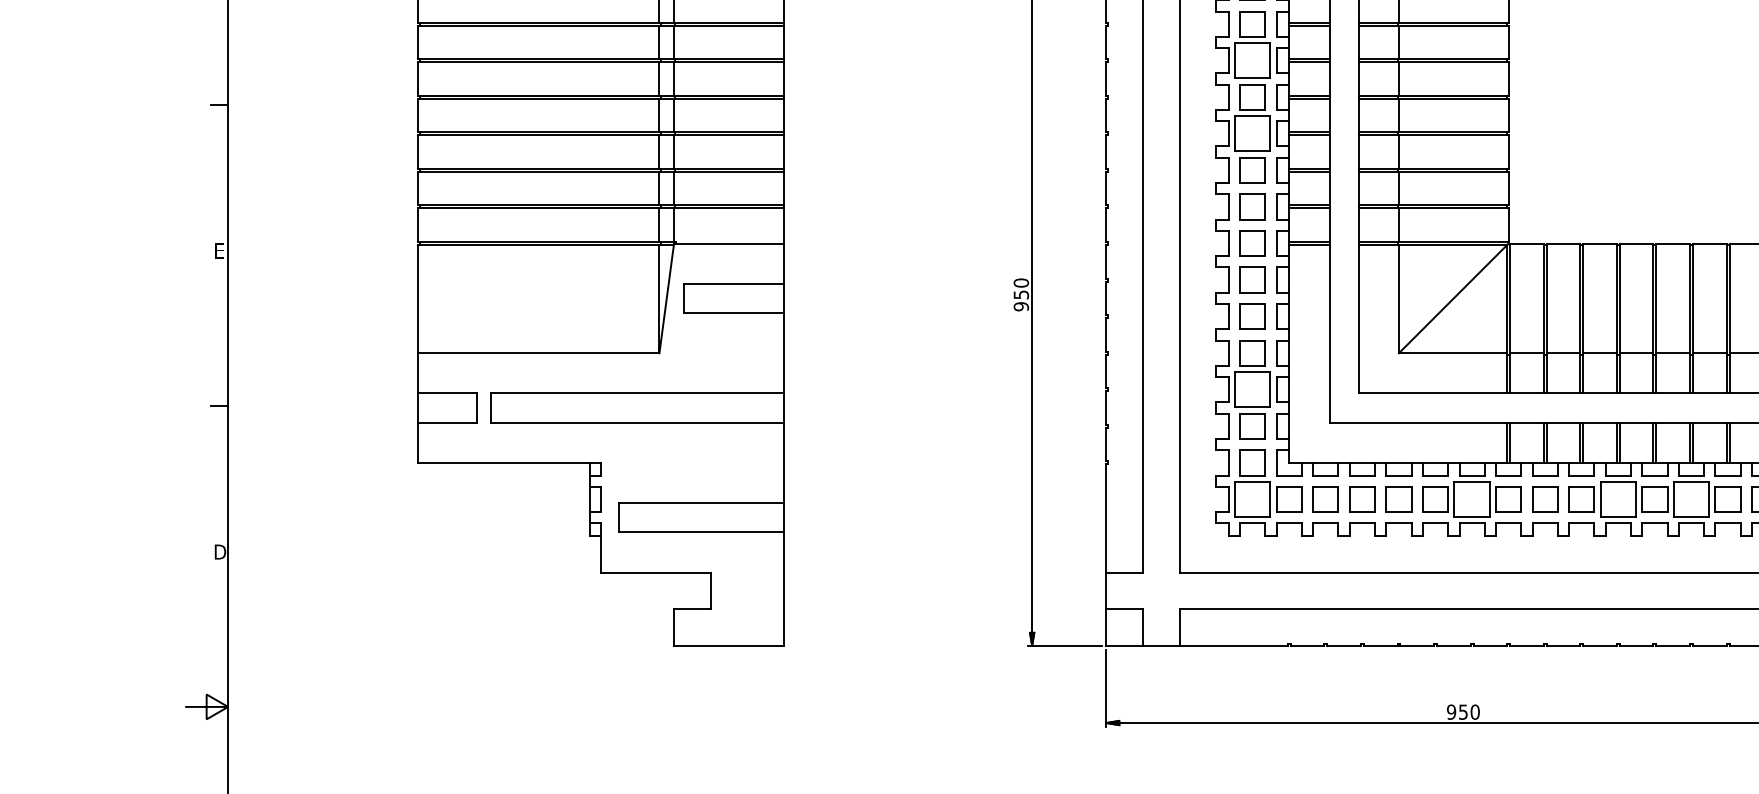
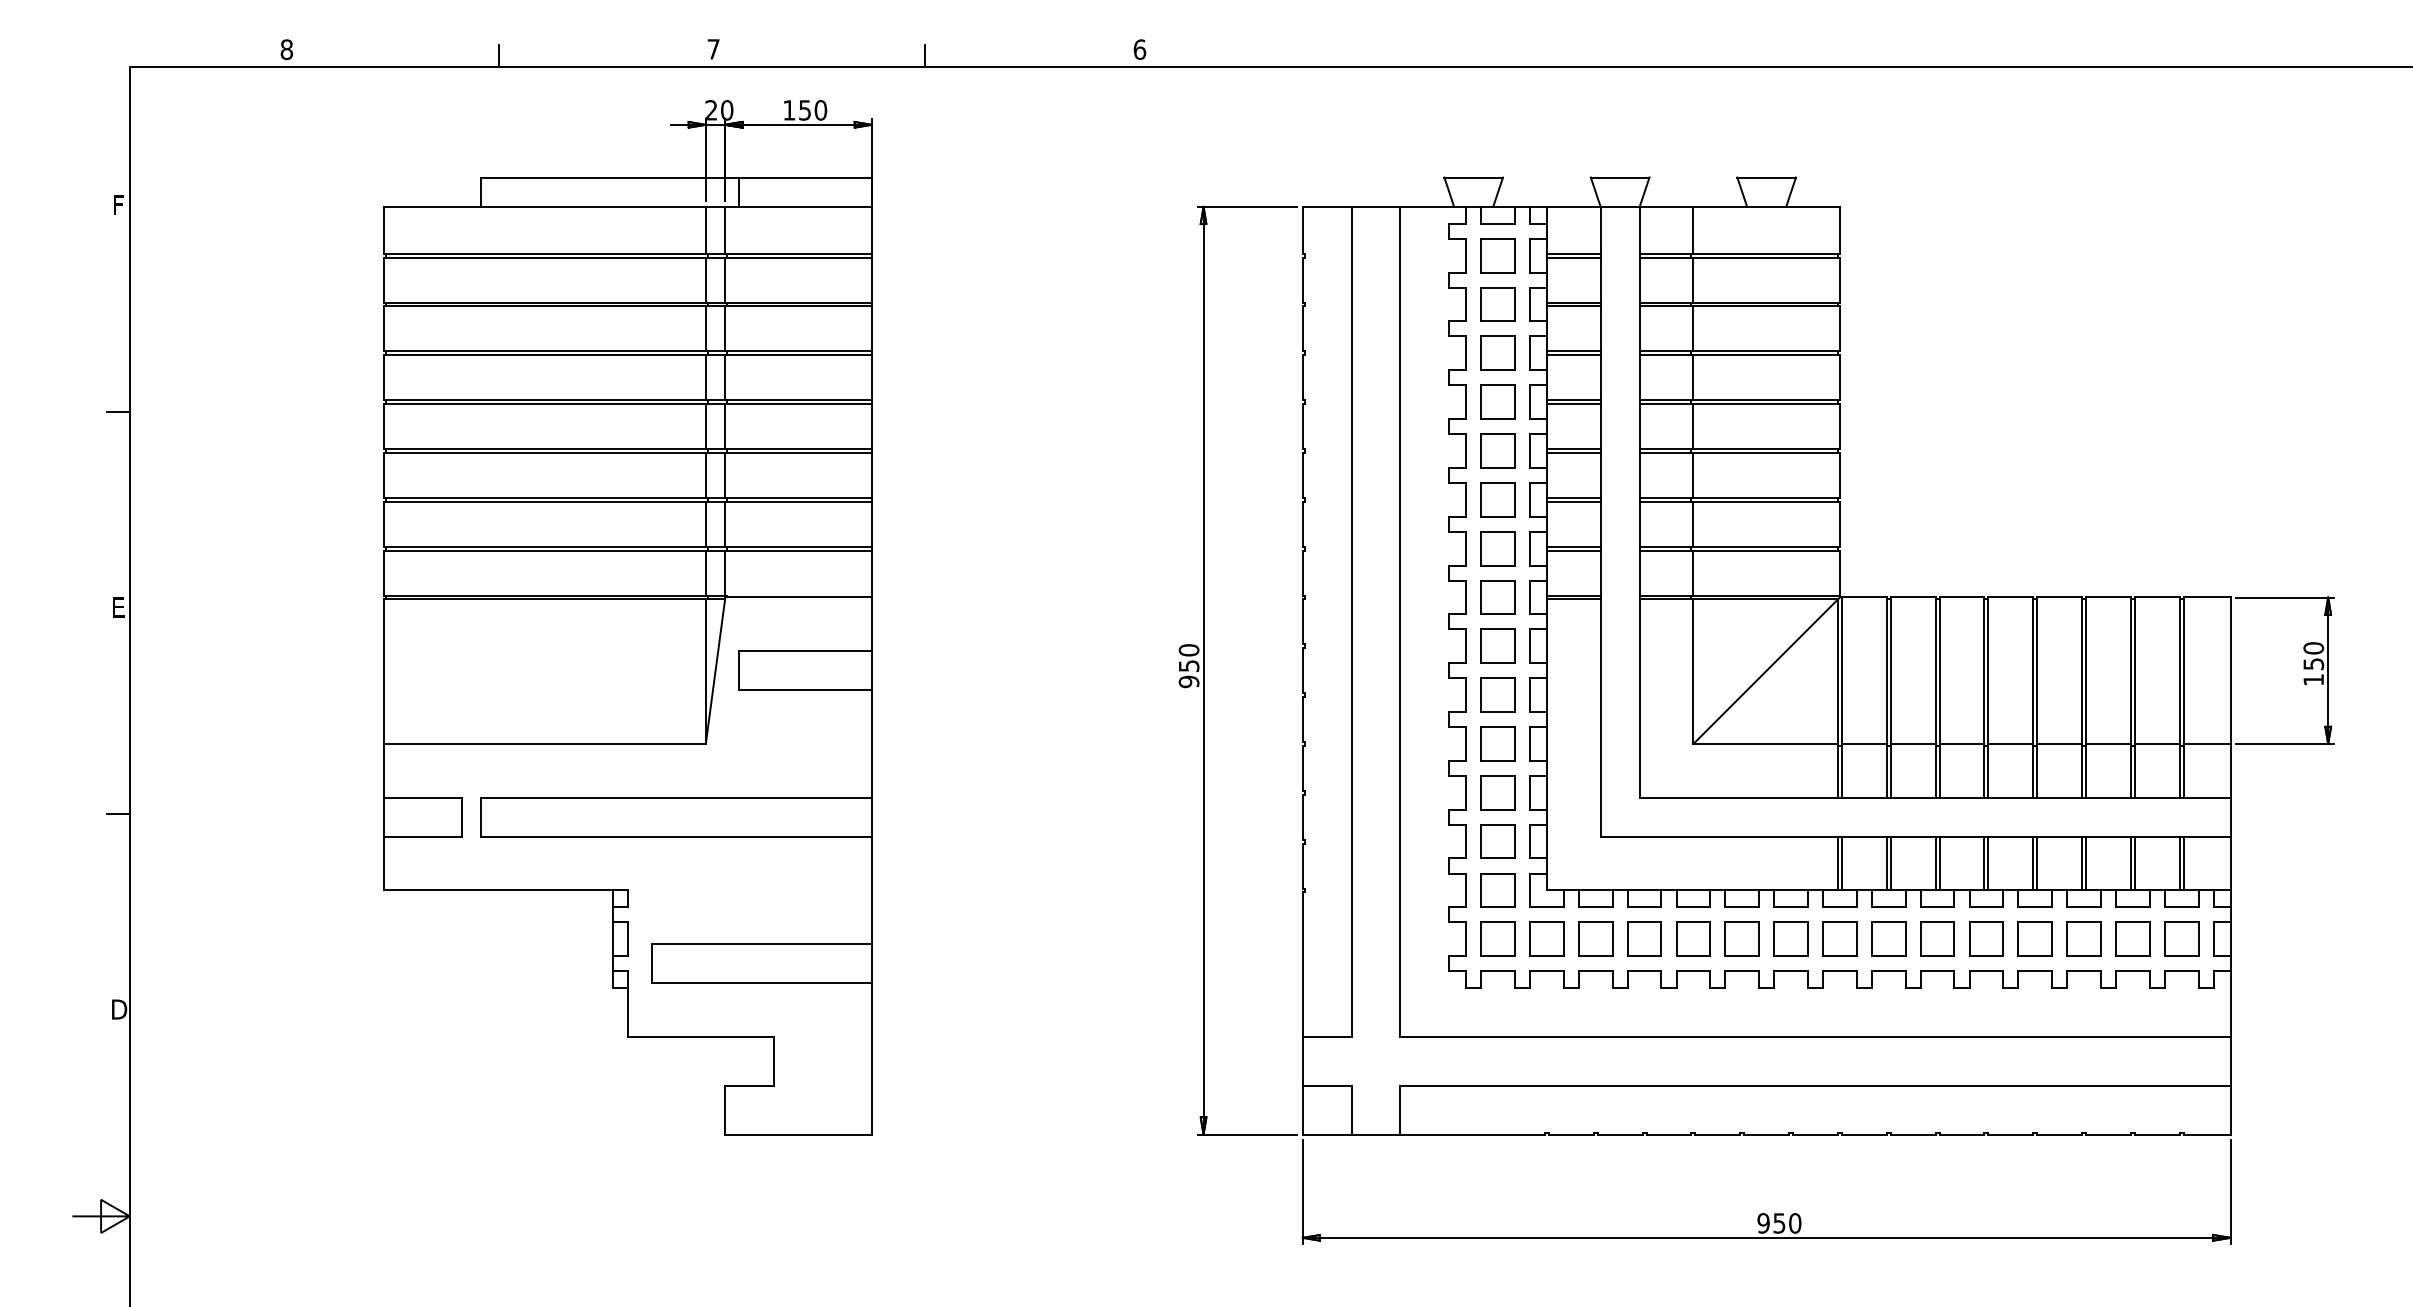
part: (1252, 60) -> (1497, 352), size x0.71
part: (1252, 133) -> (1497, 450), size x0.71
part: (1252, 389) -> (1497, 792), size x0.71
part: (1252, 498) -> (1497, 938), size x0.71
part: (1471, 498) -> (1790, 938), size x0.71
part: (1618, 498) -> (1986, 938), size x0.71
part: (1691, 498) -> (2083, 938), size x0.71

